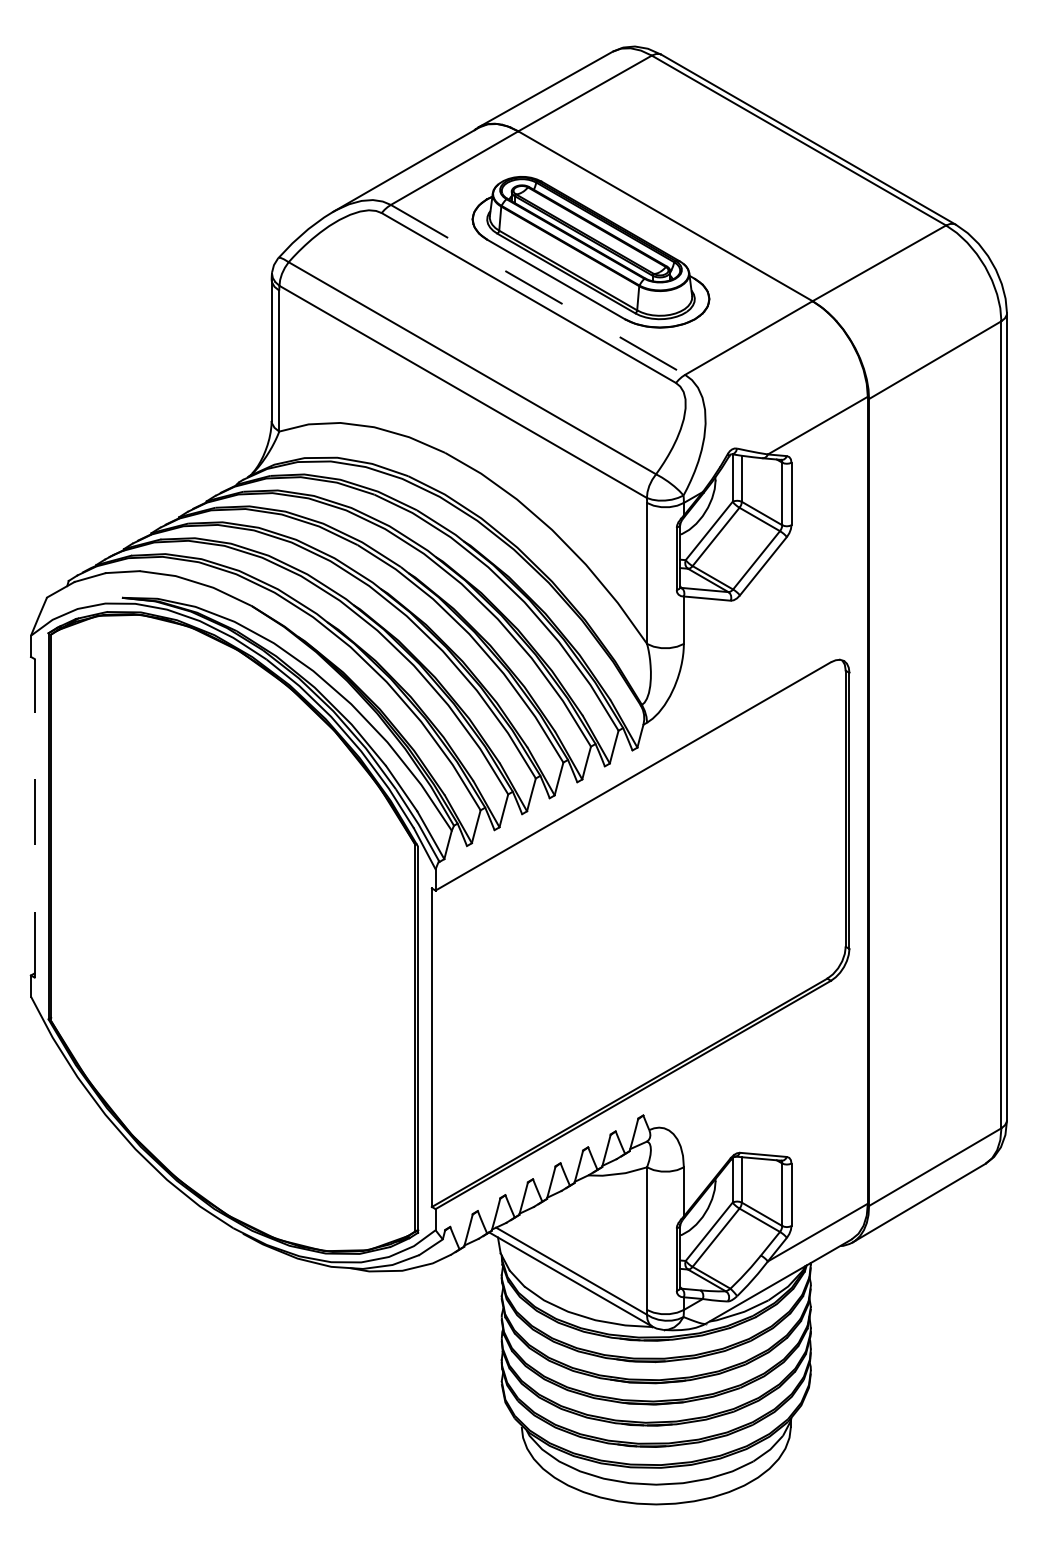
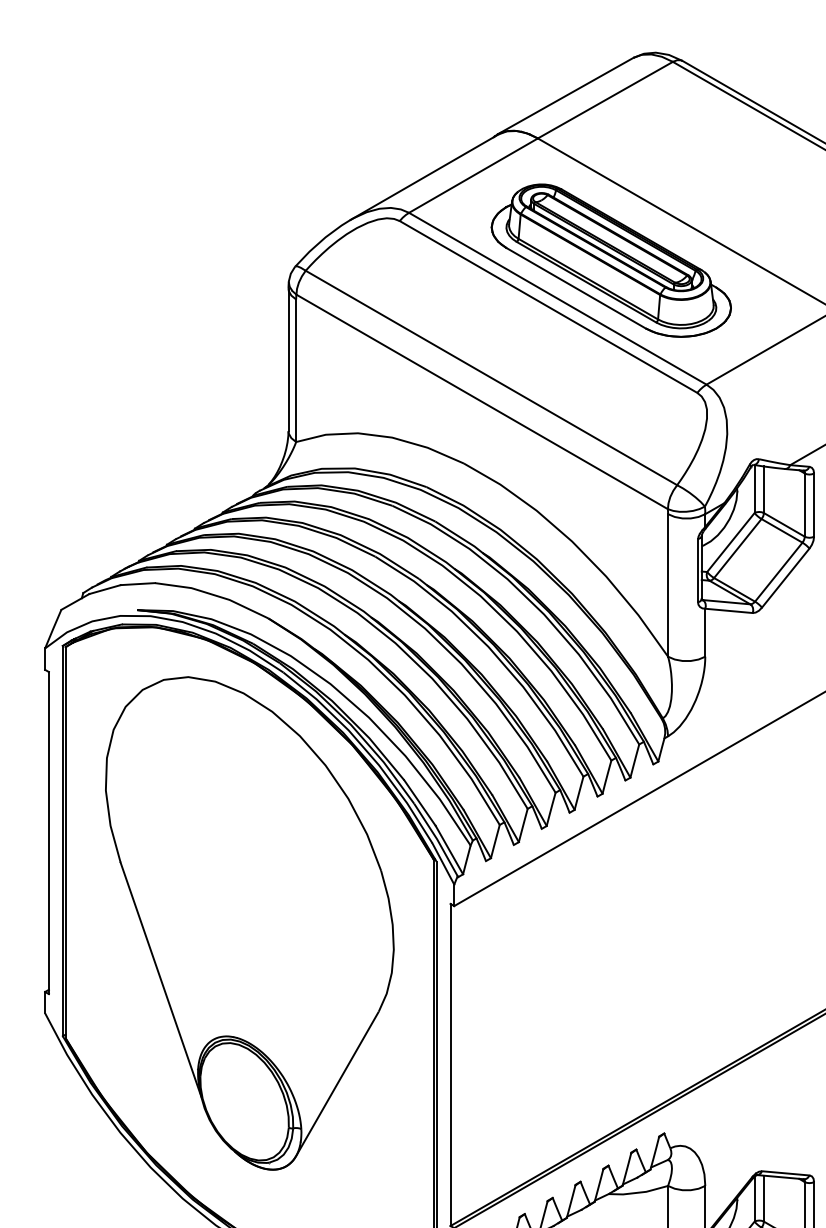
line: (538, 289) -> (558, 298), dashed -> solid
line: (34, 817) -> (48, 832), dashed -> solid
part: (233, 907) -> (249, 923), added

